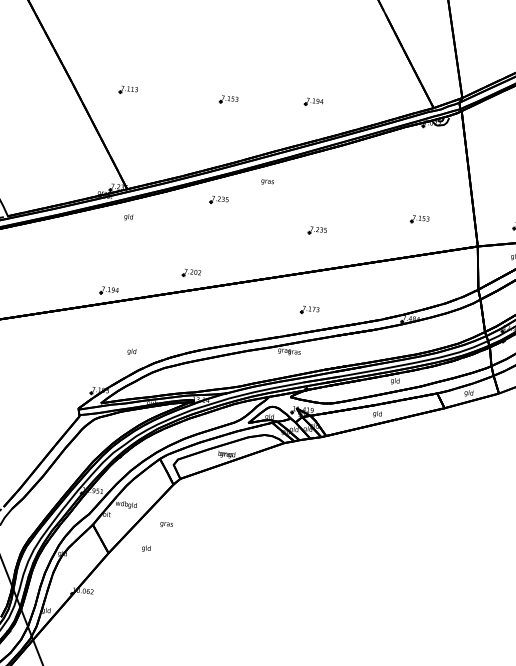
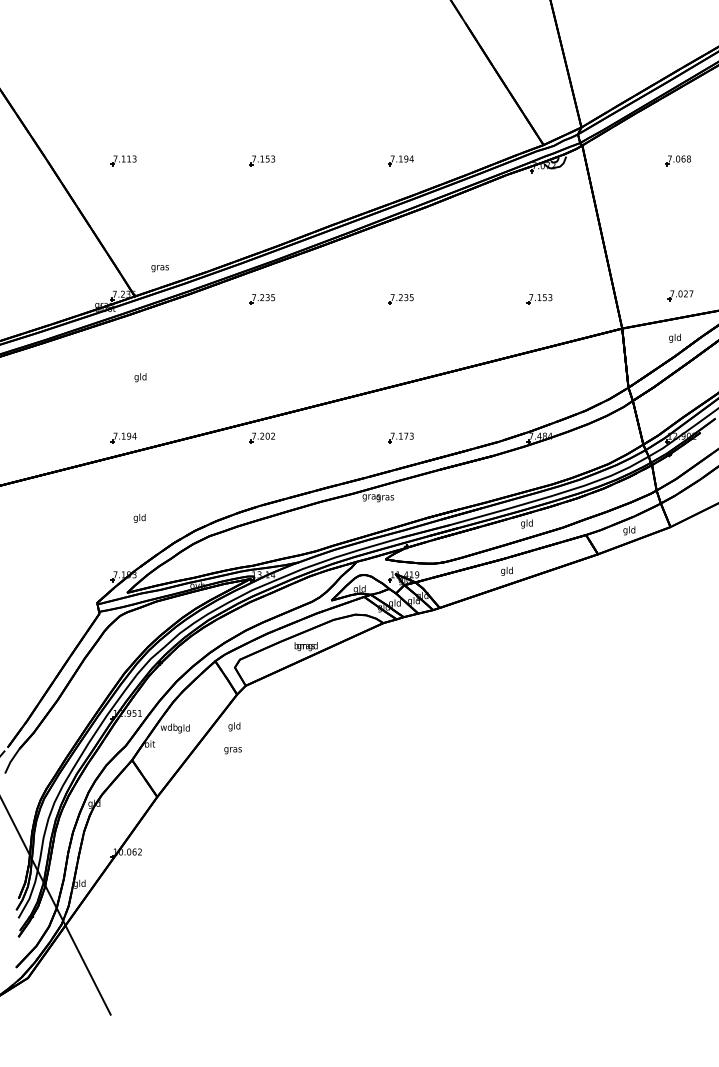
part: (313, 101) -> (400, 160), moved
text: (267, 182) -> (159, 268), moved
text: (128, 217) -> (140, 377), moved
part: (317, 230) -> (400, 299), moved
part: (191, 272) -> (261, 437), moved
text: (131, 351) -> (139, 518), moved
text: (146, 548) -> (234, 726), moved

